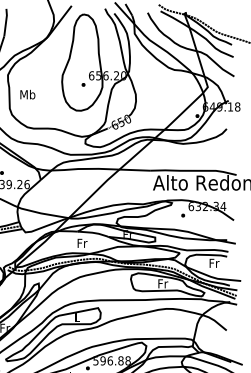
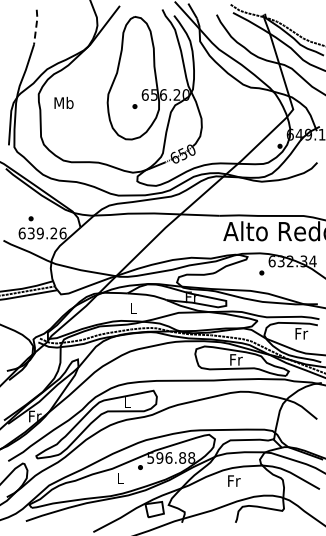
line: (6, 22) -> (36, 27), solid -> dashed
text: (27, 94) -> (63, 102), moved
text: (82, 243) -> (133, 308), Fr -> L

